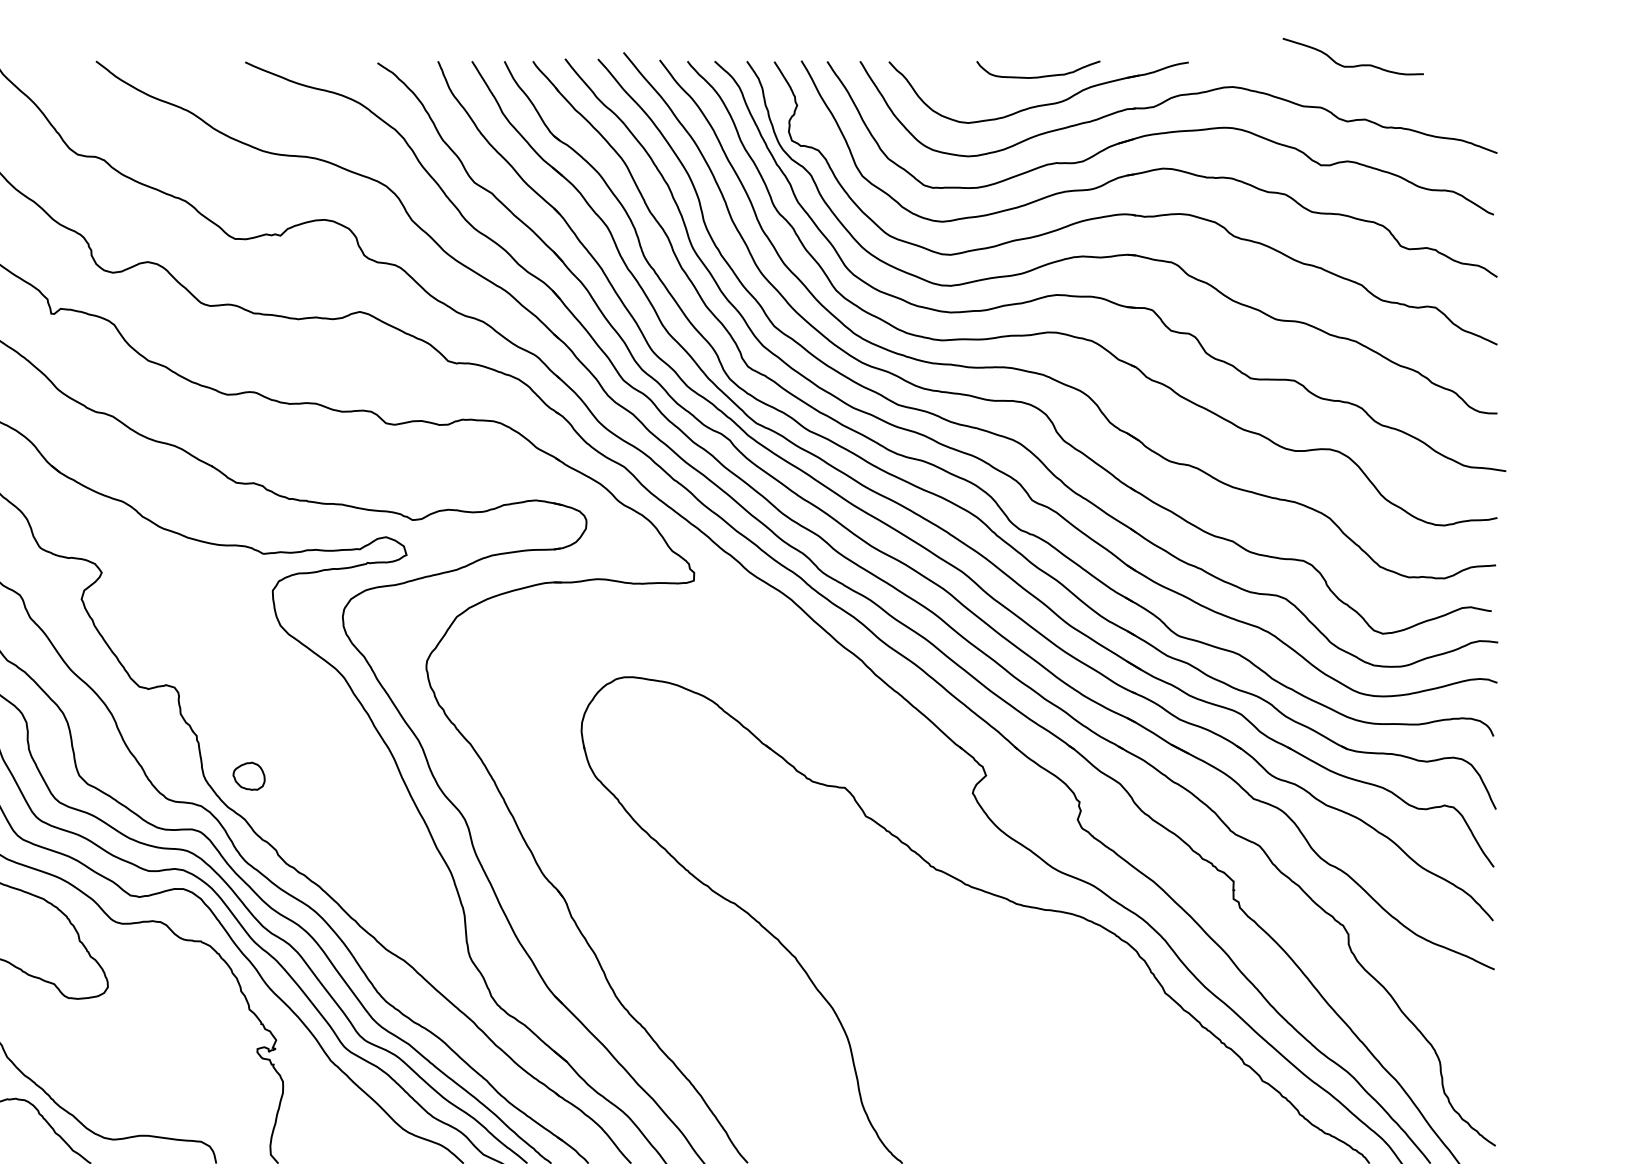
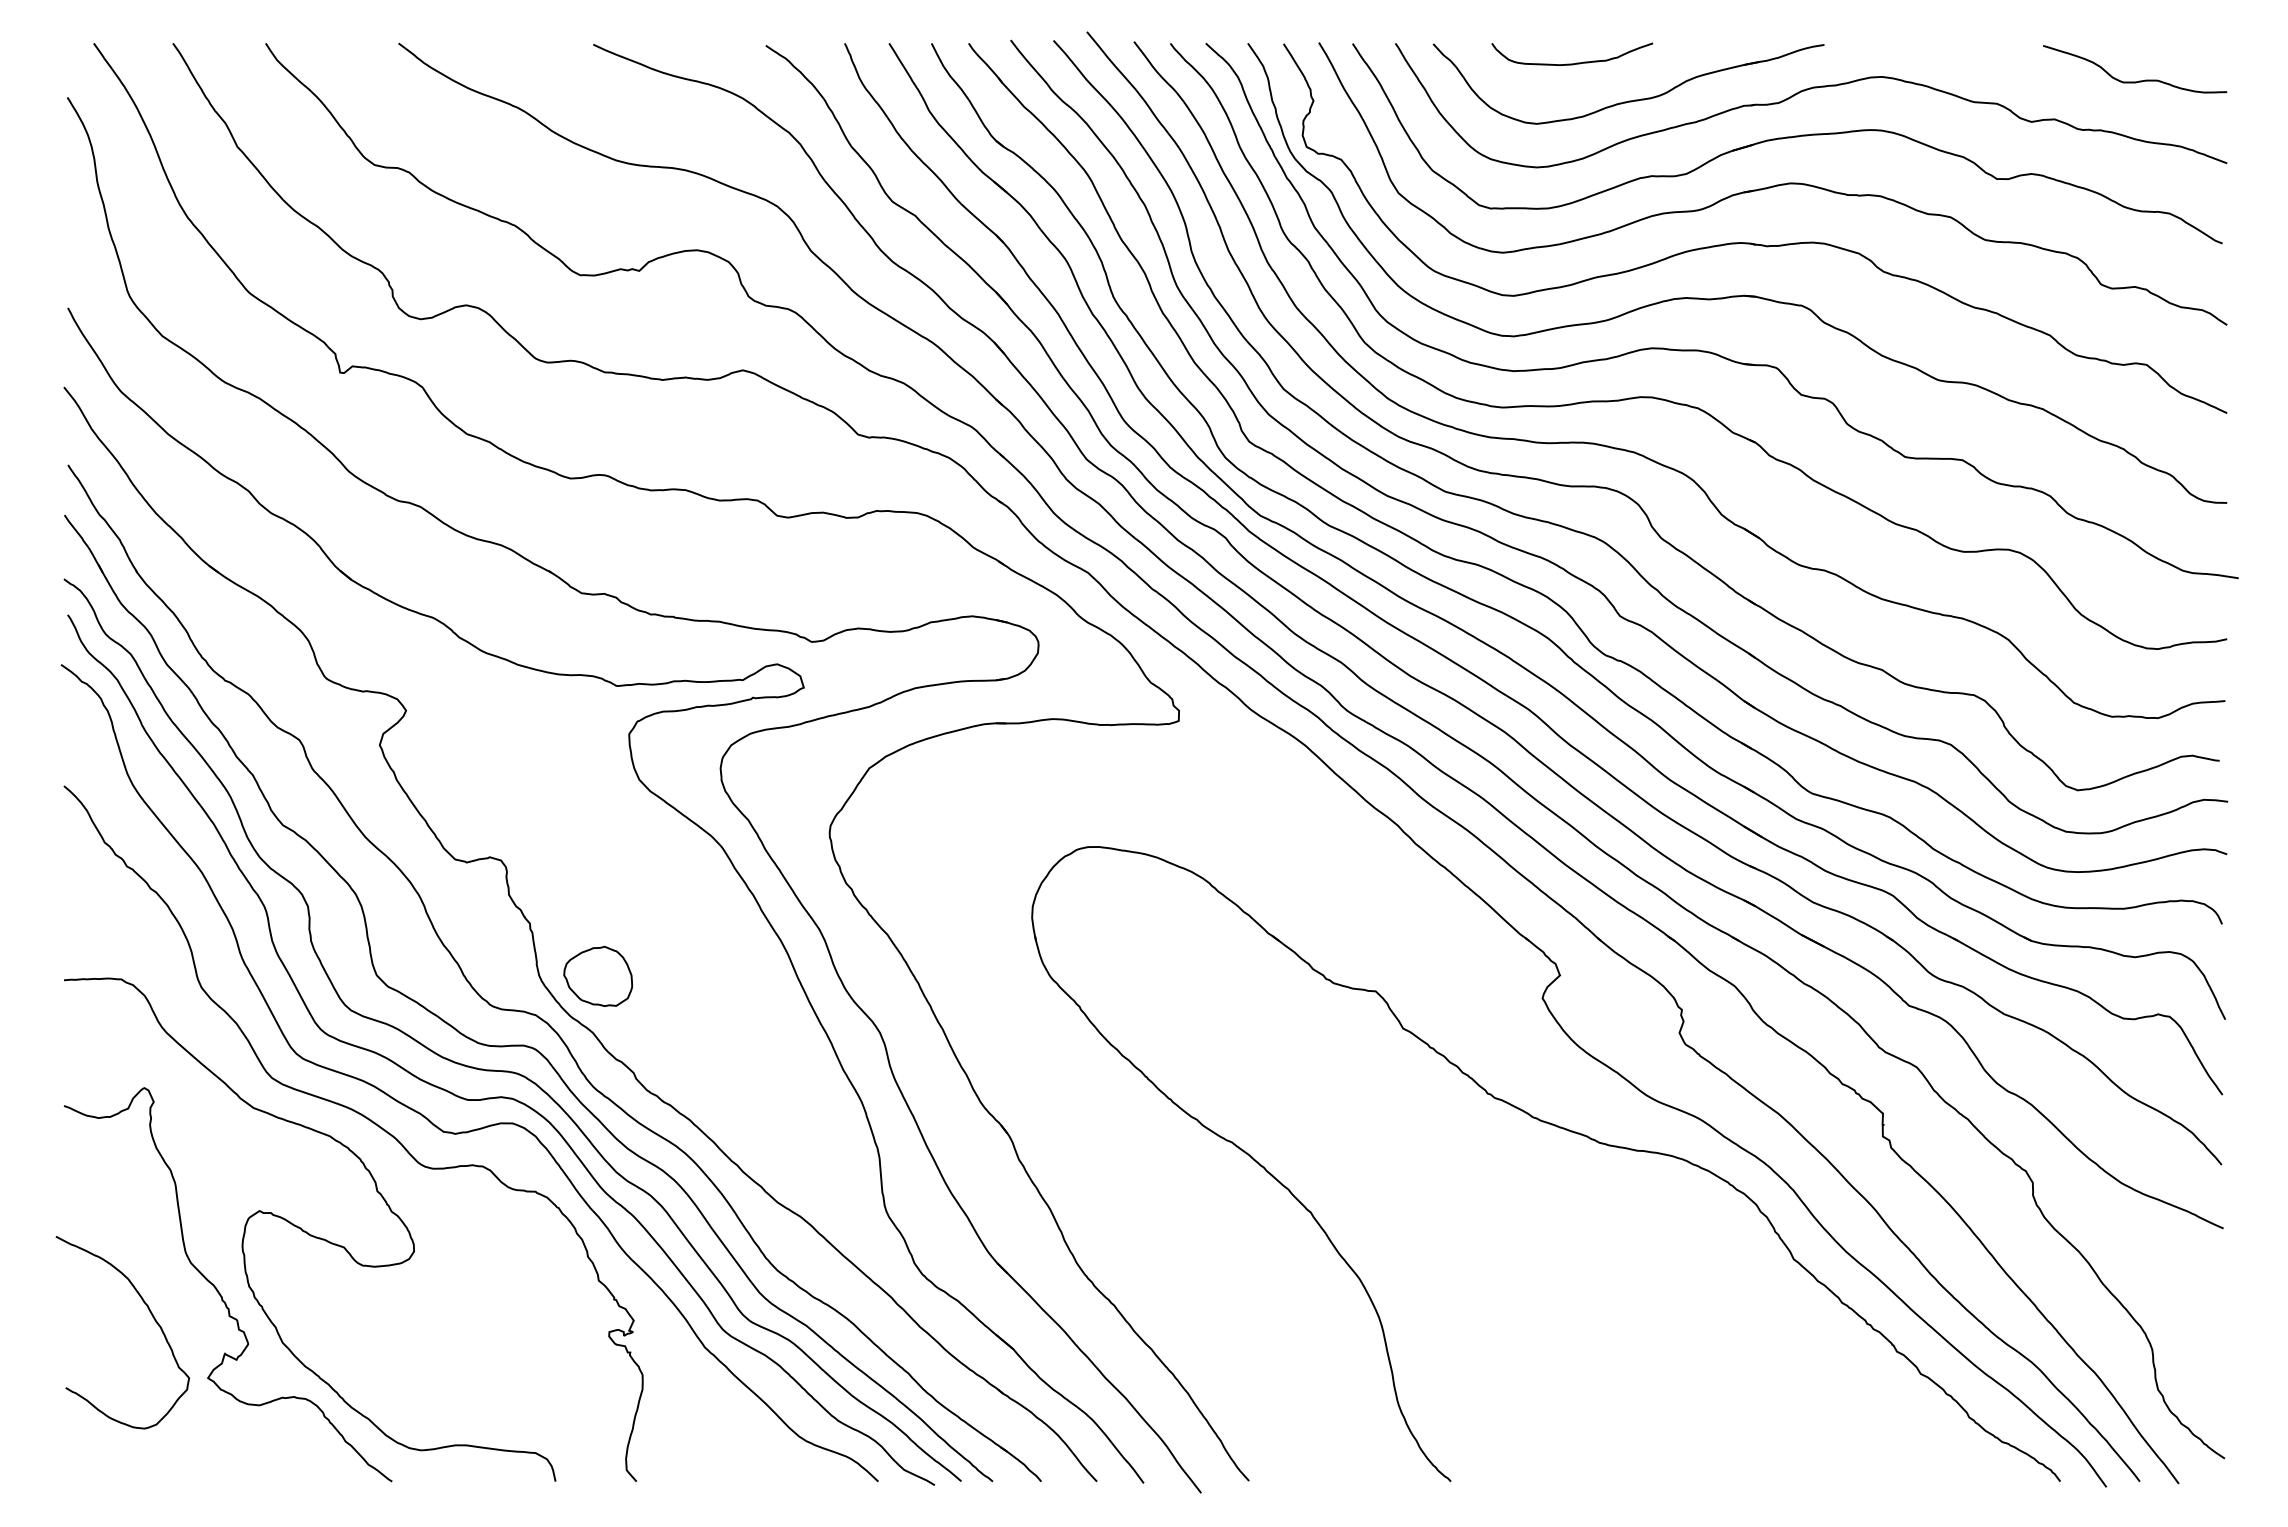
curve: (1356, 65) -> (2139, 80), moved
curve: (1041, 75) -> (1576, 62), moved
part: (249, 775) -> (598, 975), size x1.67

